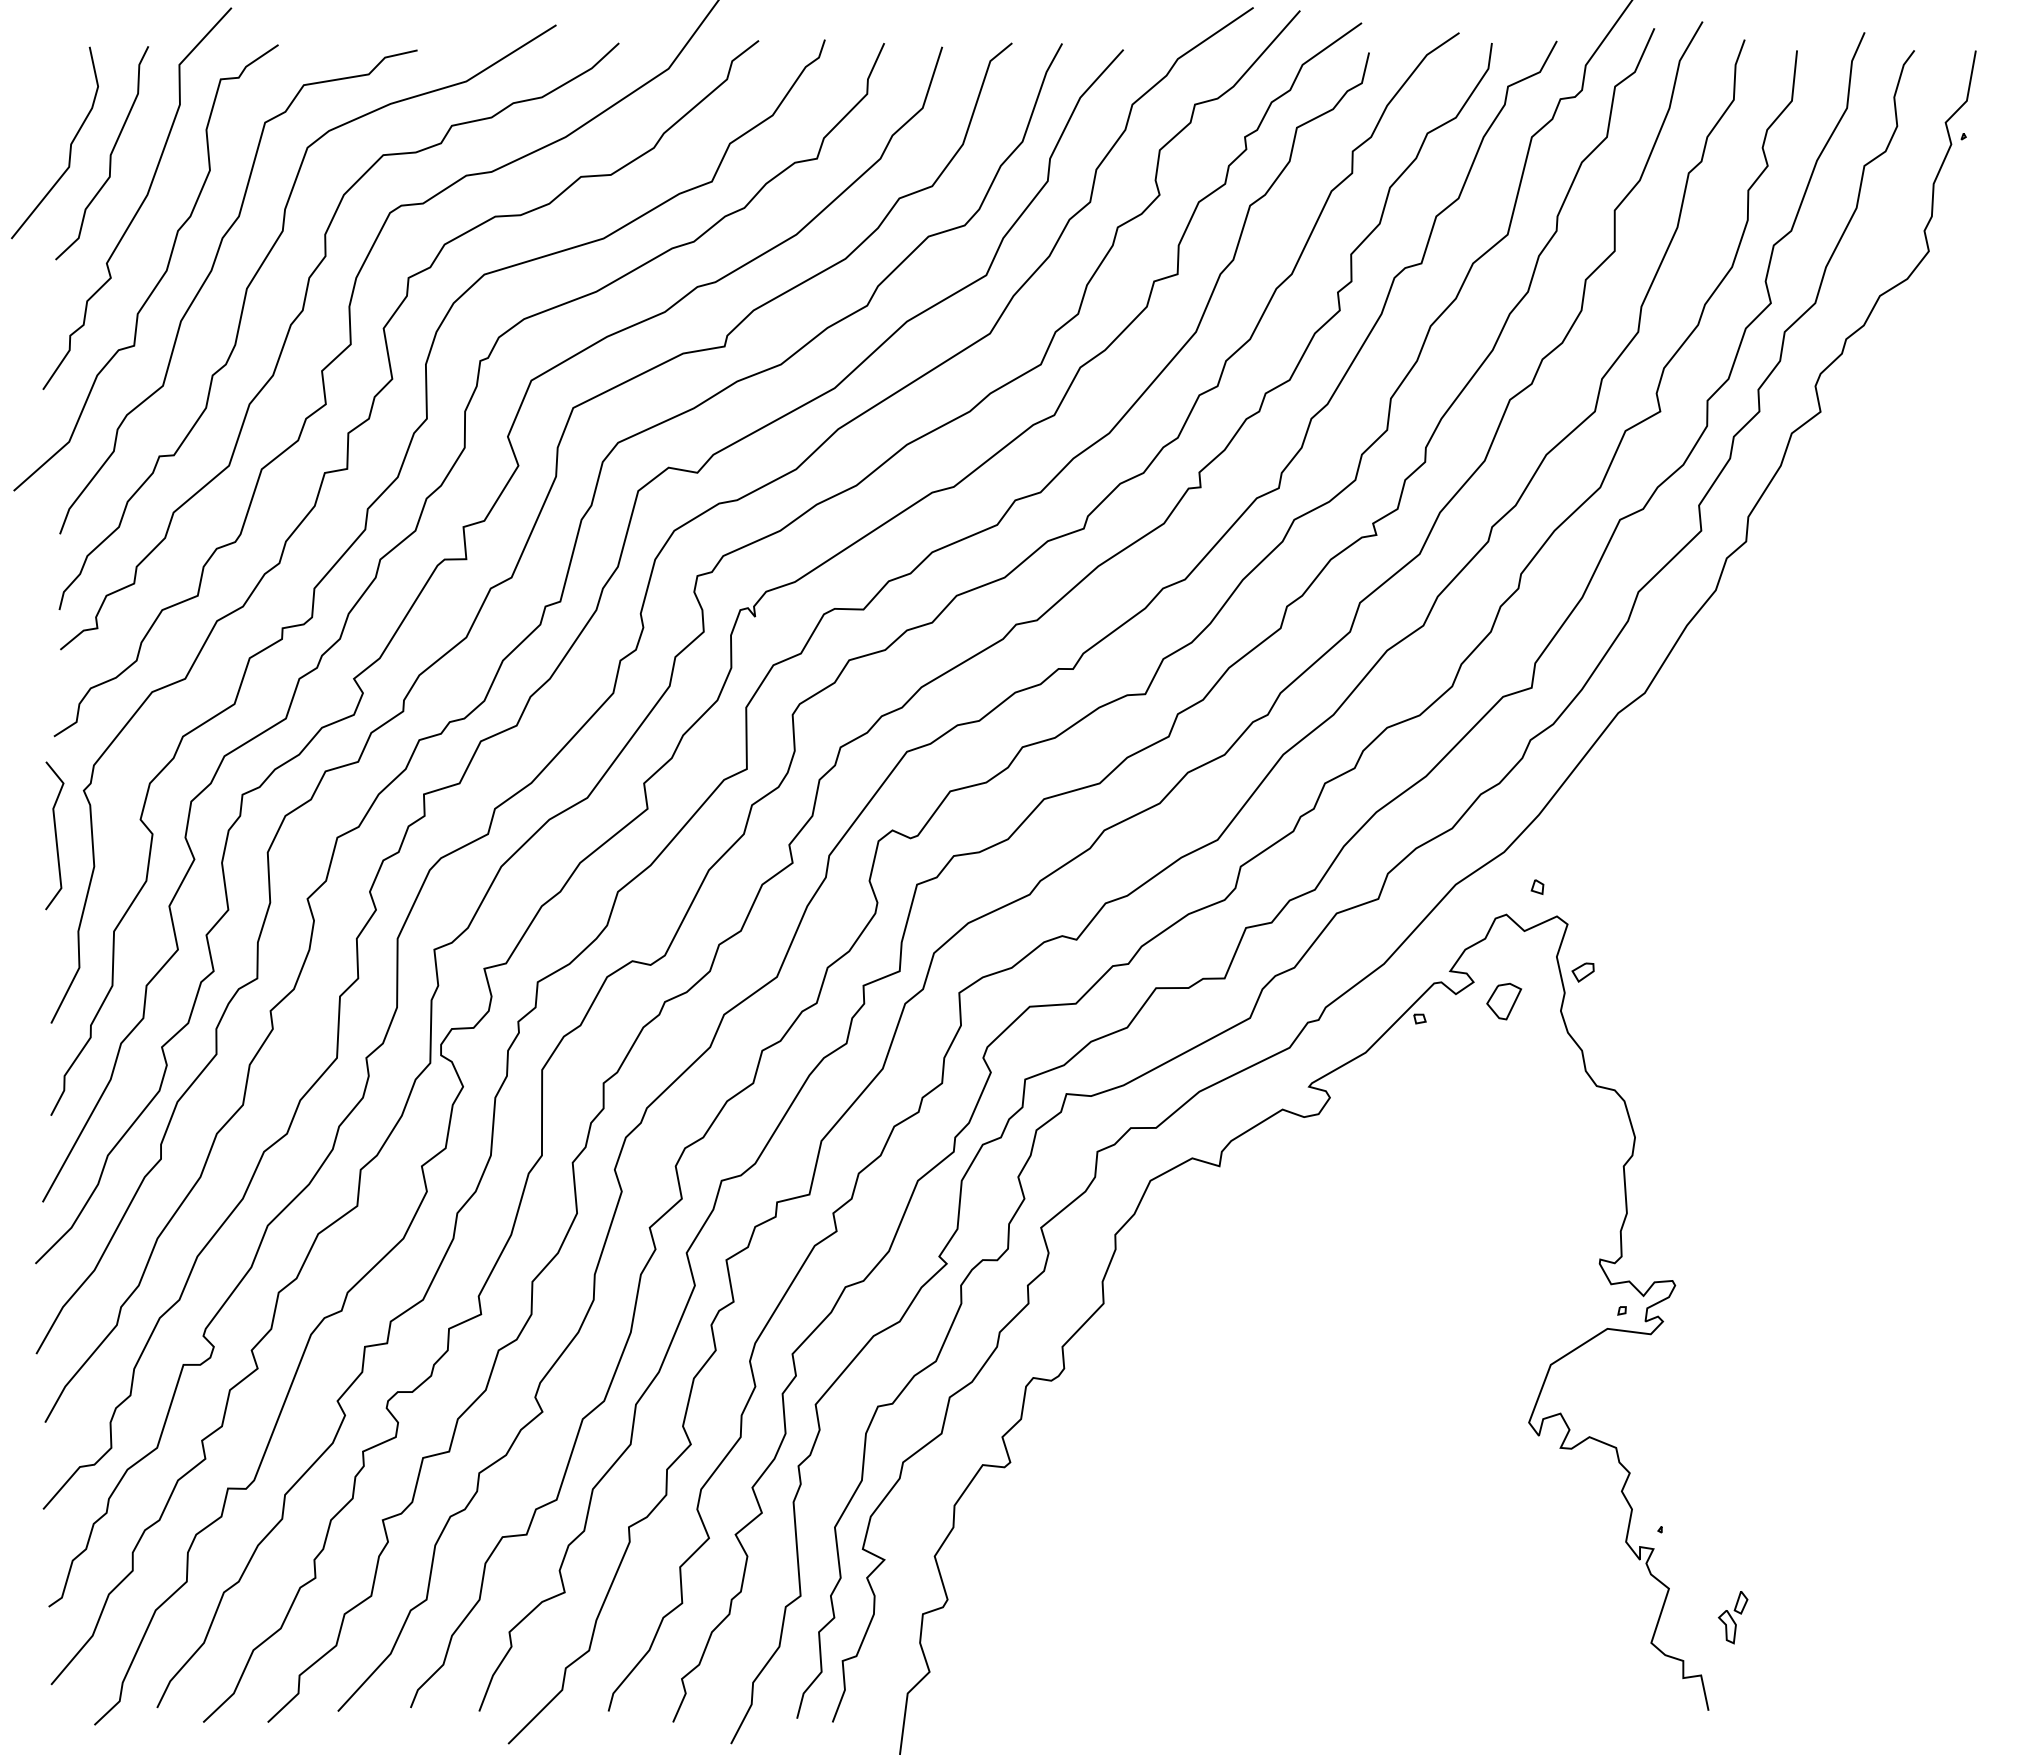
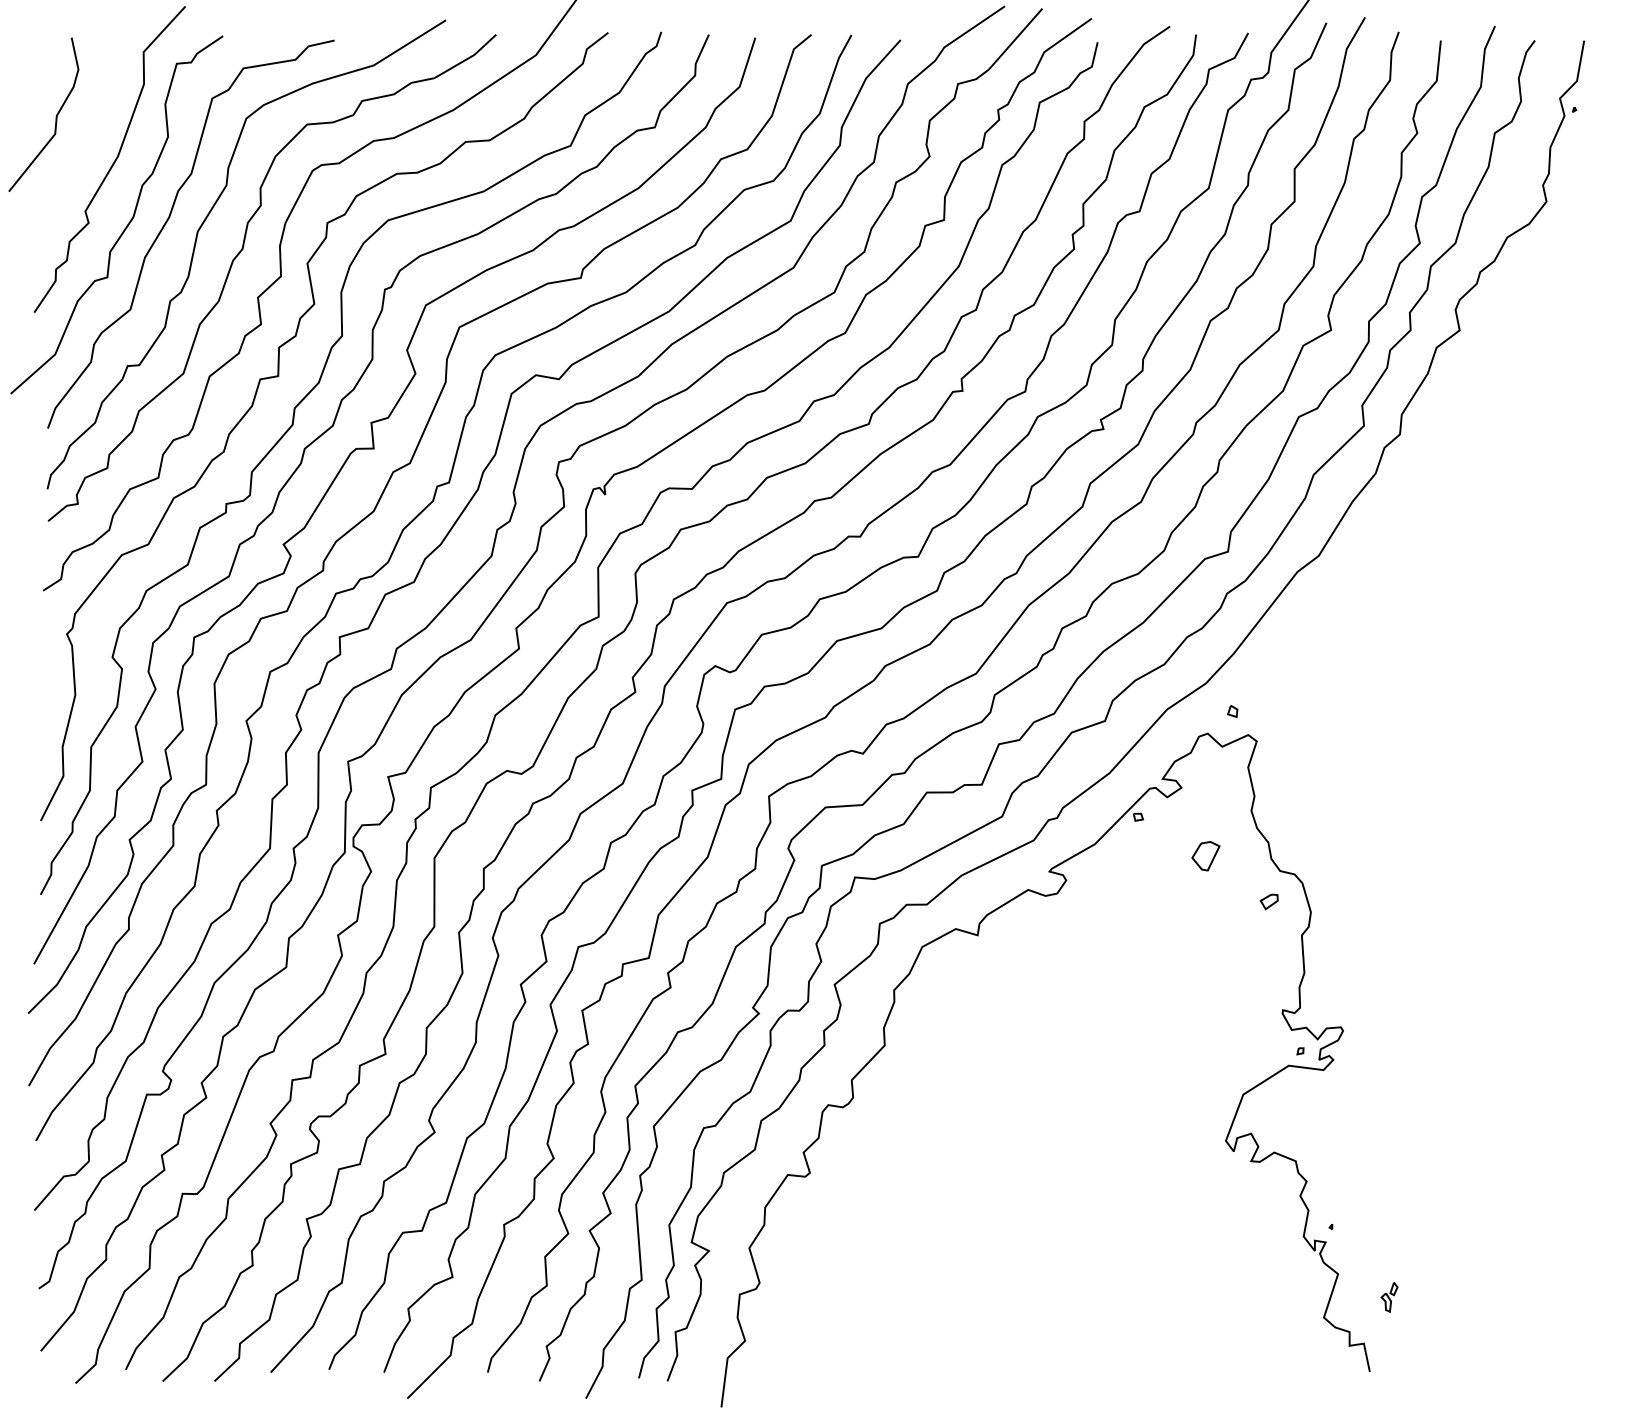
curve: (109, 155) -> (87, 124), removed
line: (55, 835) -> (44, 670), removed
part: (1582, 972) -> (1268, 901), moved
part: (1503, 1001) -> (1205, 856), moved
part: (1732, 1617) -> (1389, 1297), size x0.7

